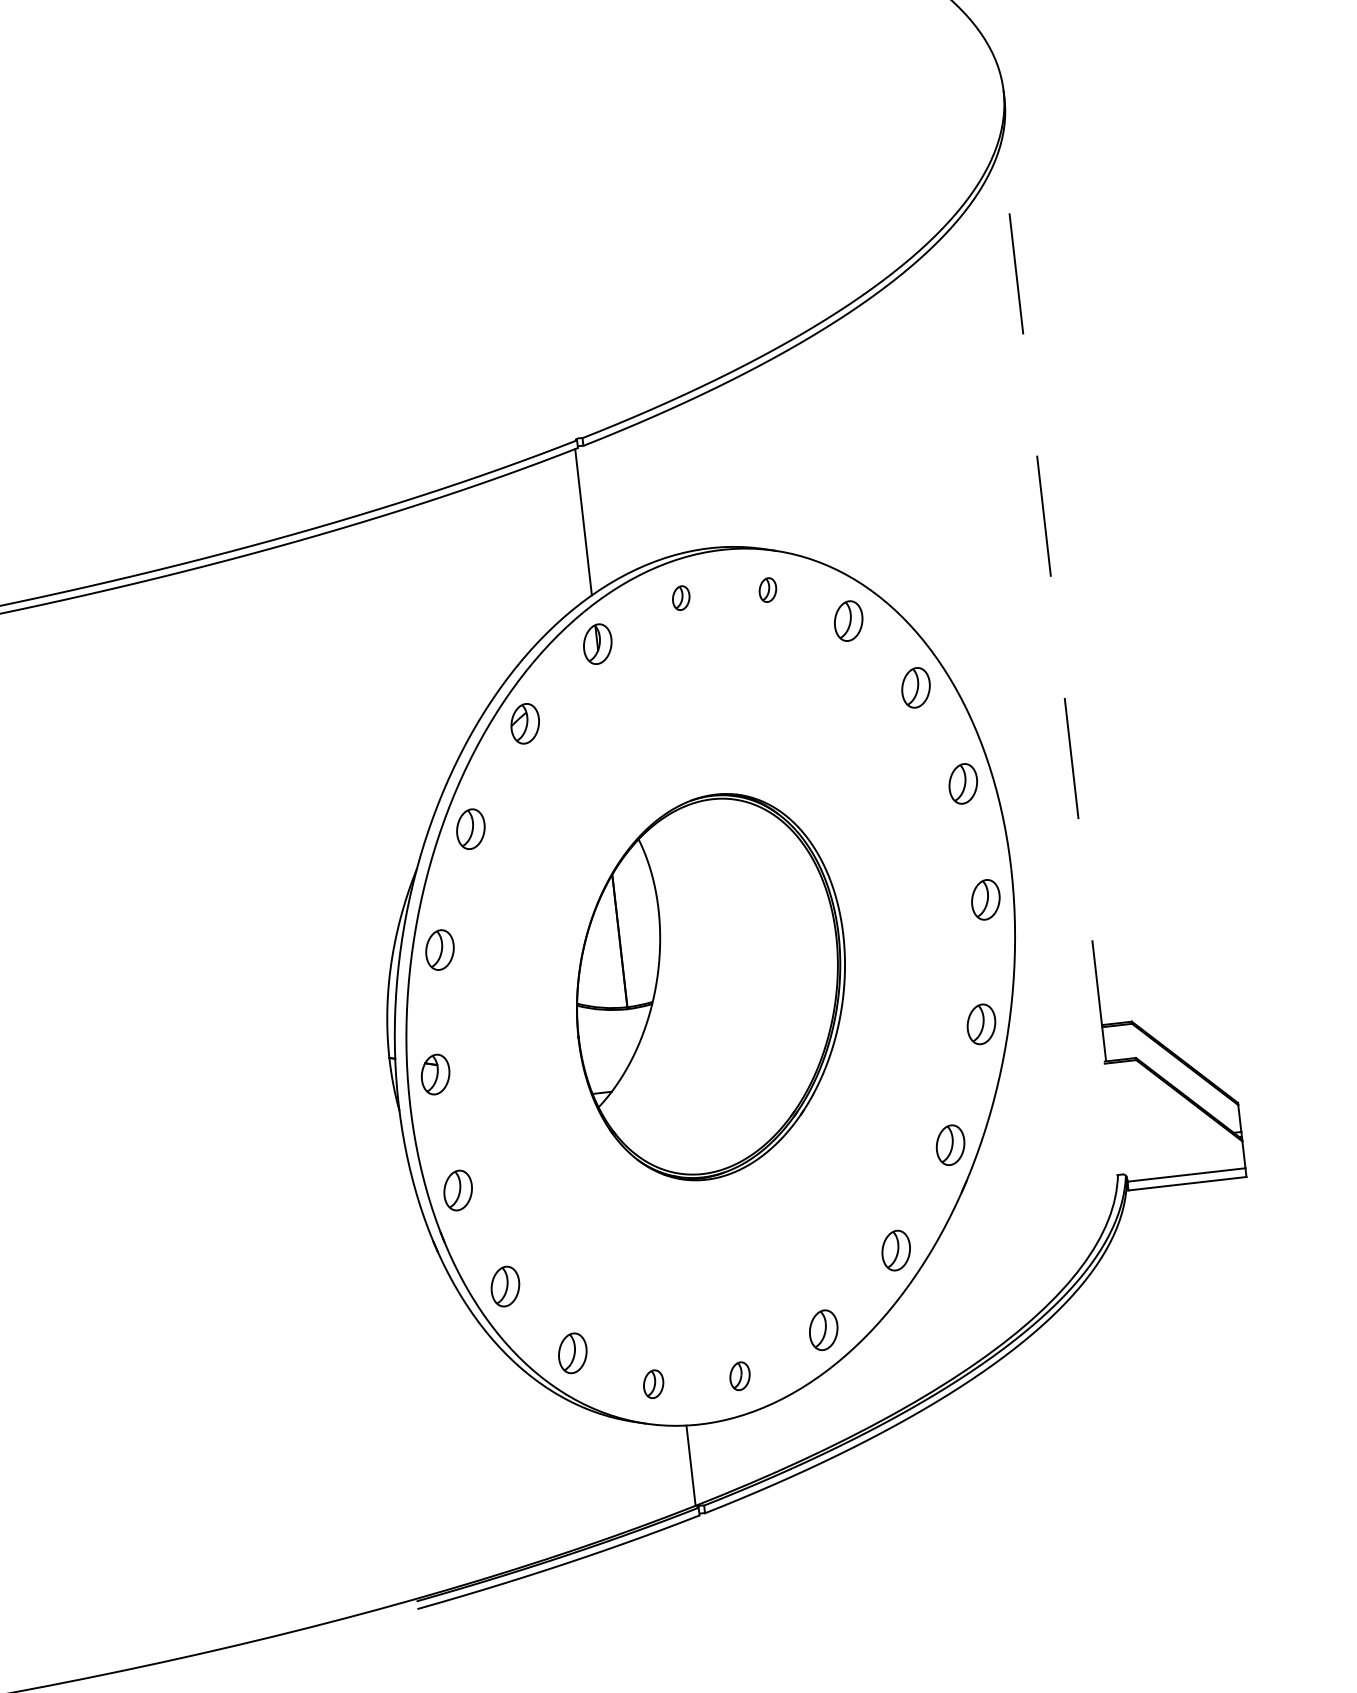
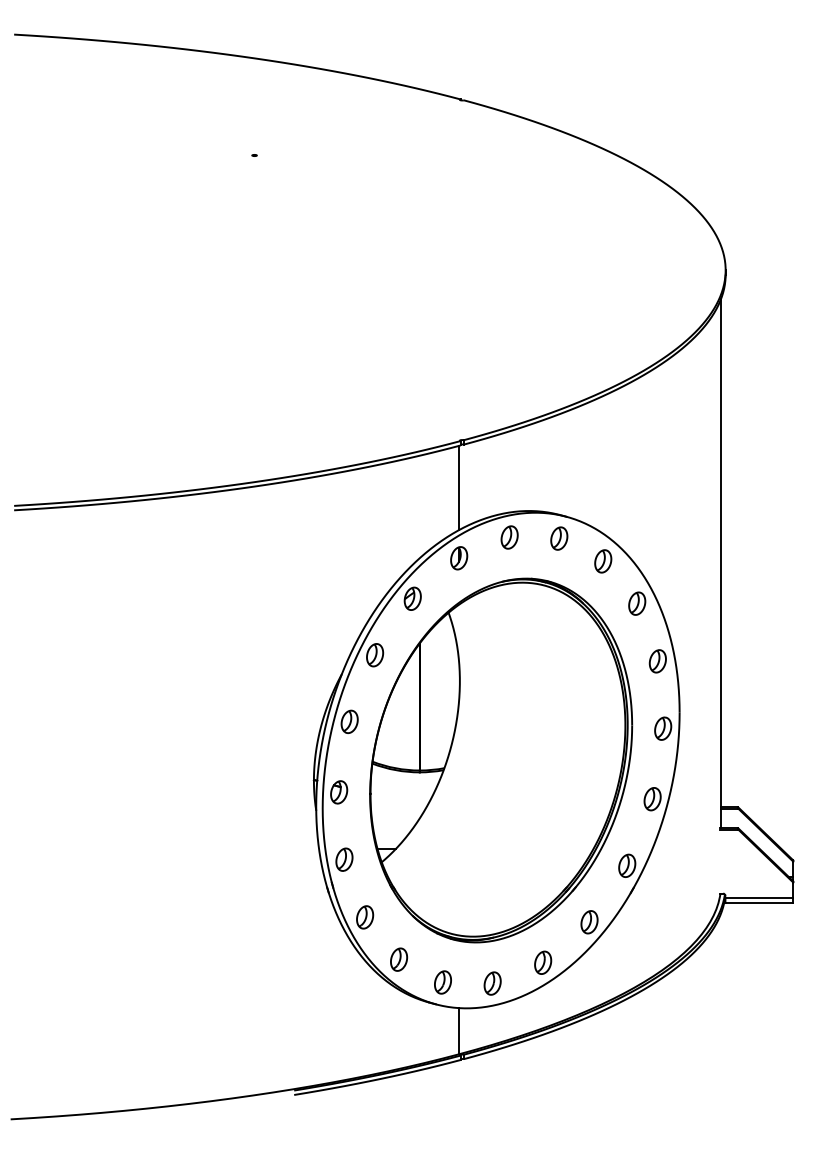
part: (768, 589) -> (559, 538), size x1.67
part: (681, 598) -> (509, 537), size x1.67
line: (1054, 601) -> (721, 563), dashed -> solid
part: (711, 987) -> (501, 760), size x1.67
part: (739, 1376) -> (492, 983), size x1.43
part: (652, 1384) -> (442, 982), size x1.43

